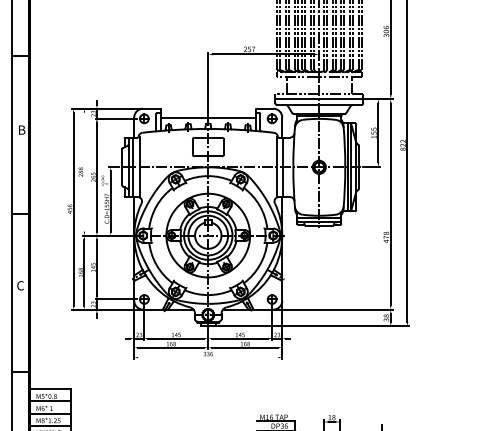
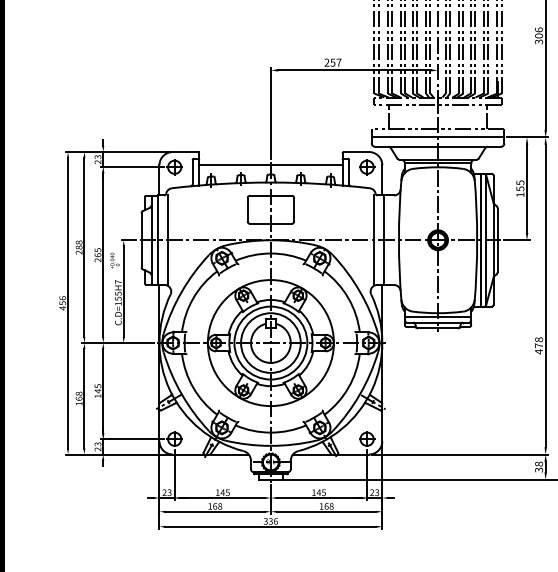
line: (84, 171) -> (84, 246), added
line: (208, 357) -> (271, 526), added

